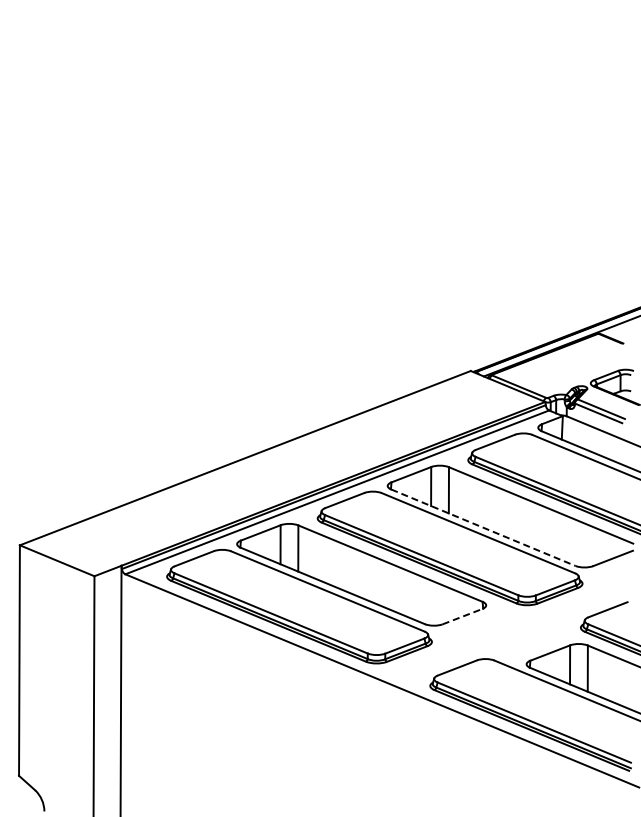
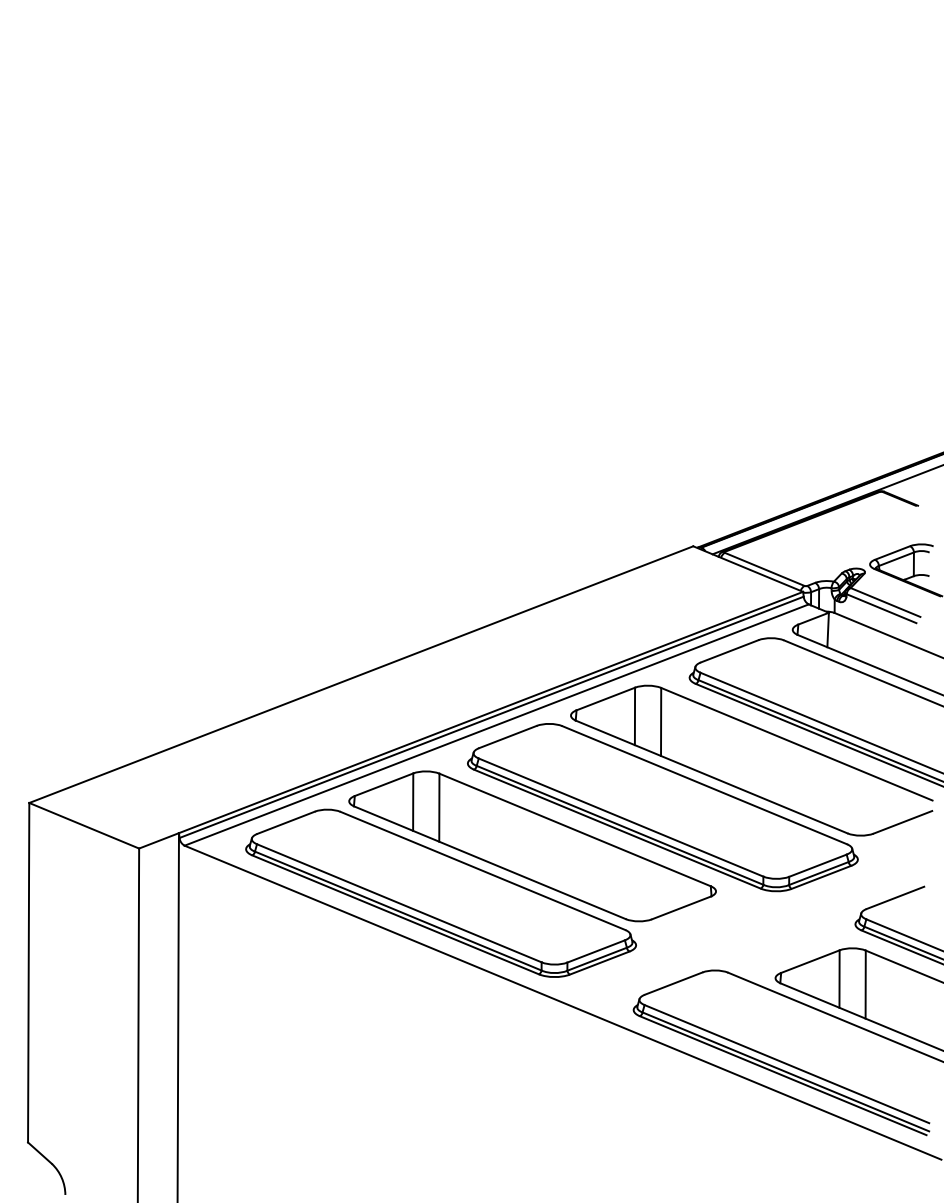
line: (483, 527) -> (712, 776), dashed -> solid
line: (463, 616) -> (682, 907), dashed -> solid

